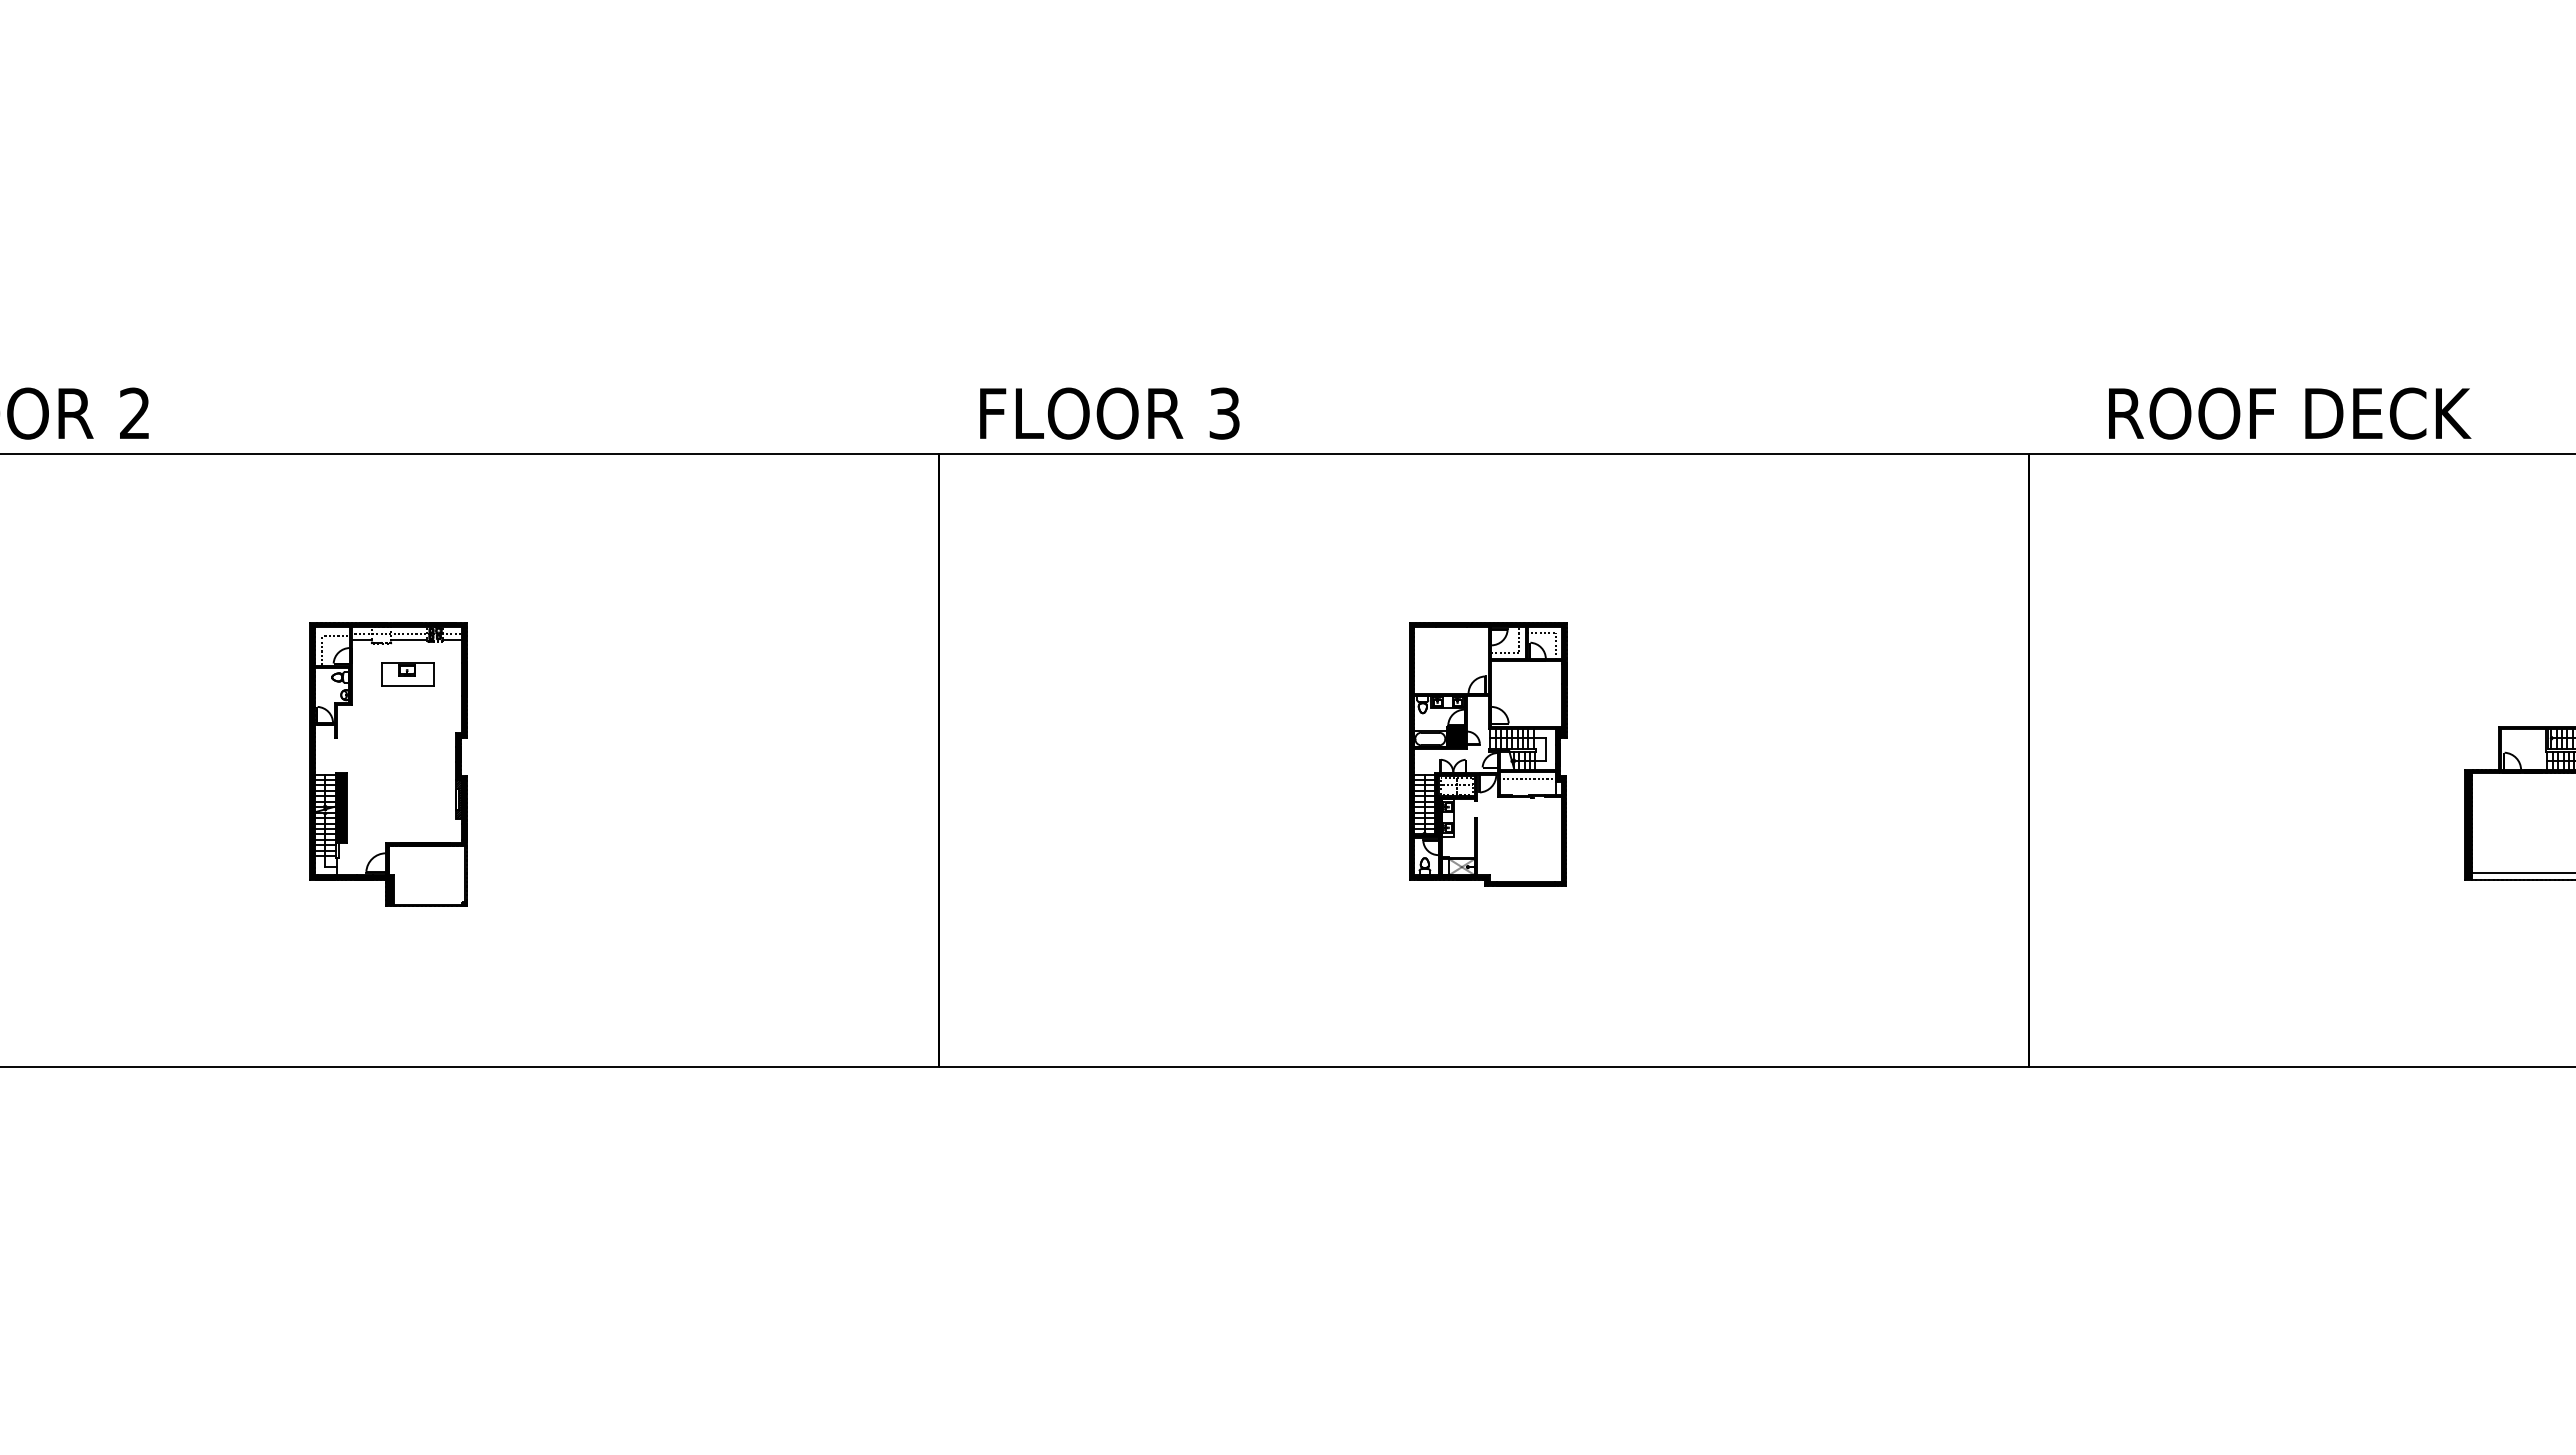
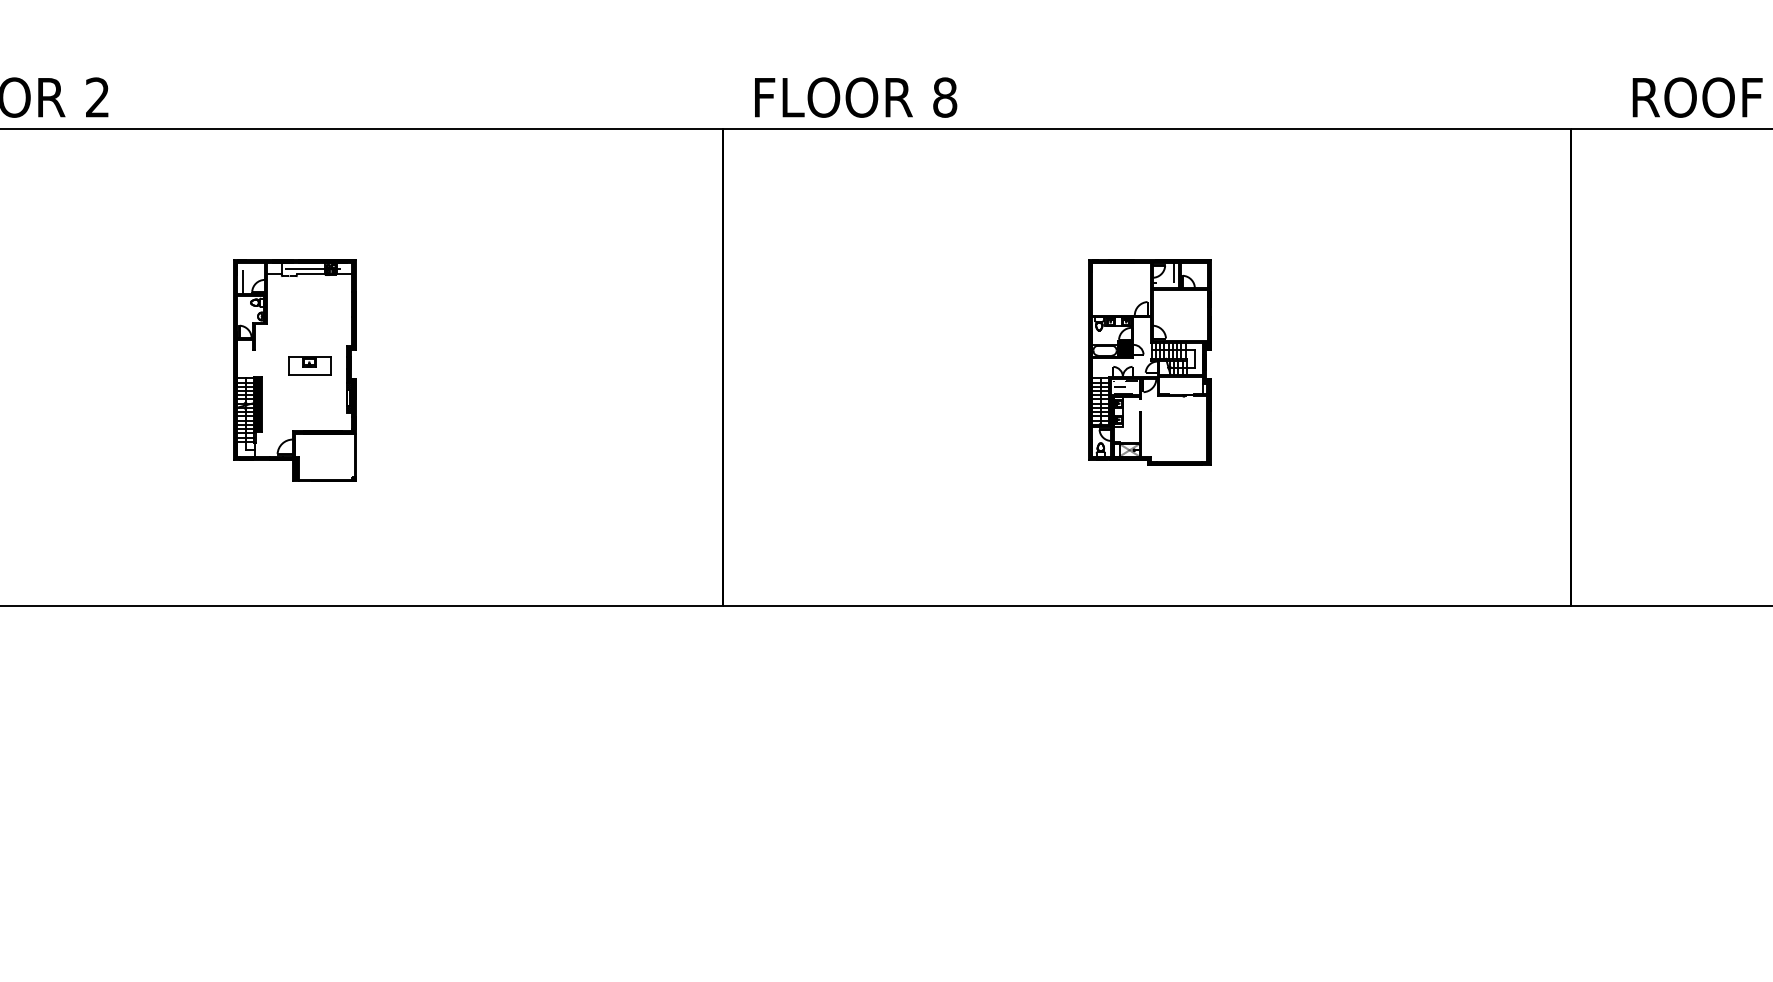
text: (1224, 413) -> (944, 97), 3 -> 8
part: (407, 674) -> (309, 365), moved
line: (1527, 778) -> (1180, 381), removed

